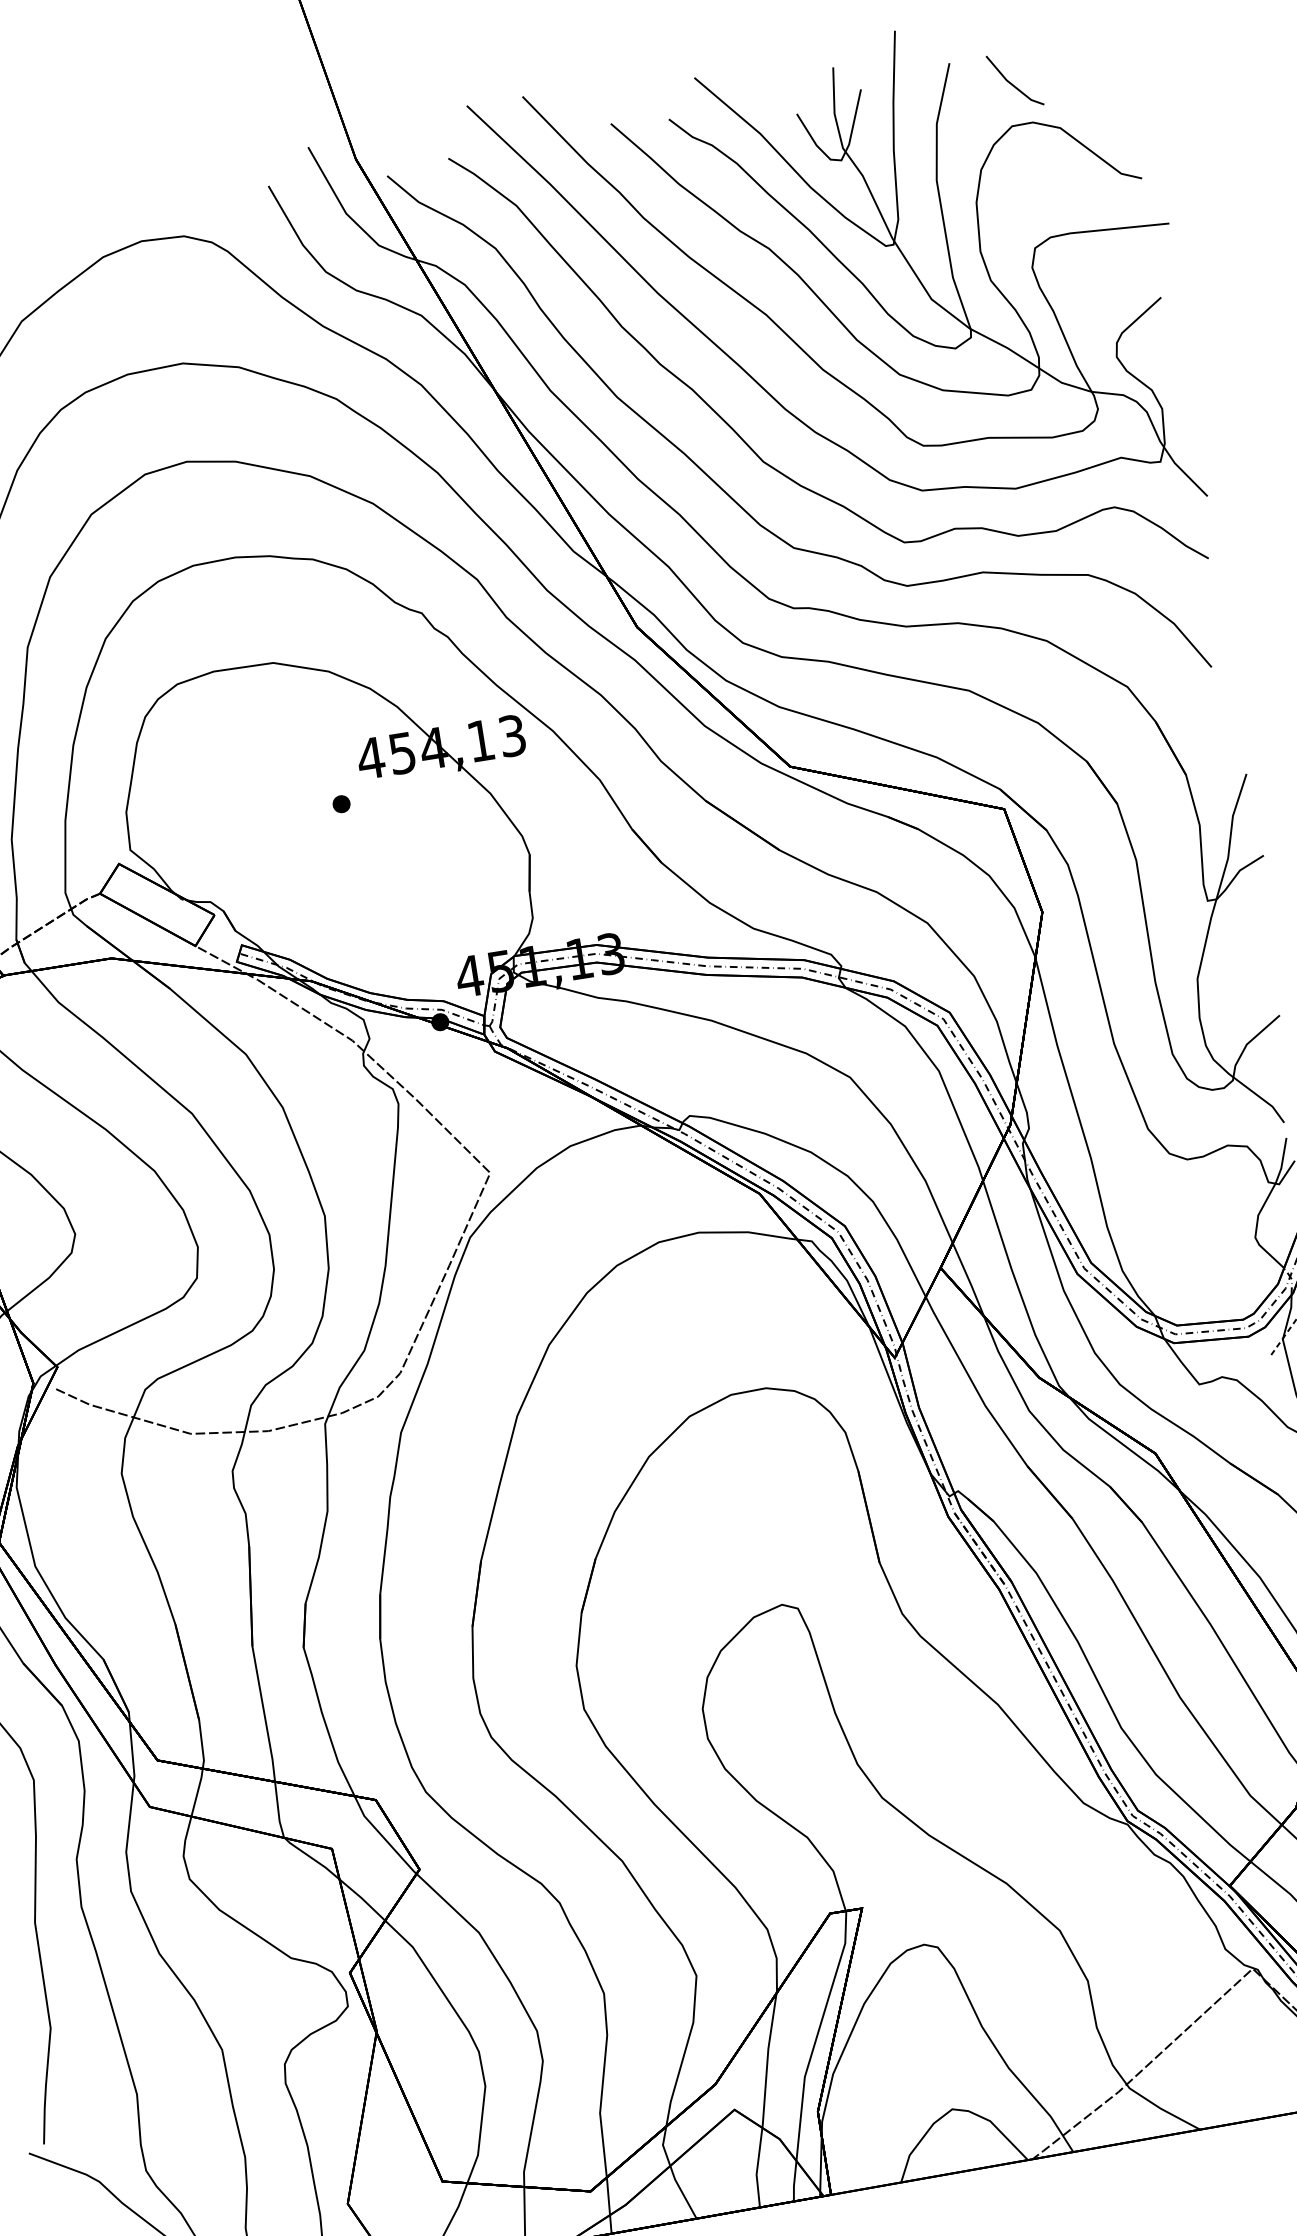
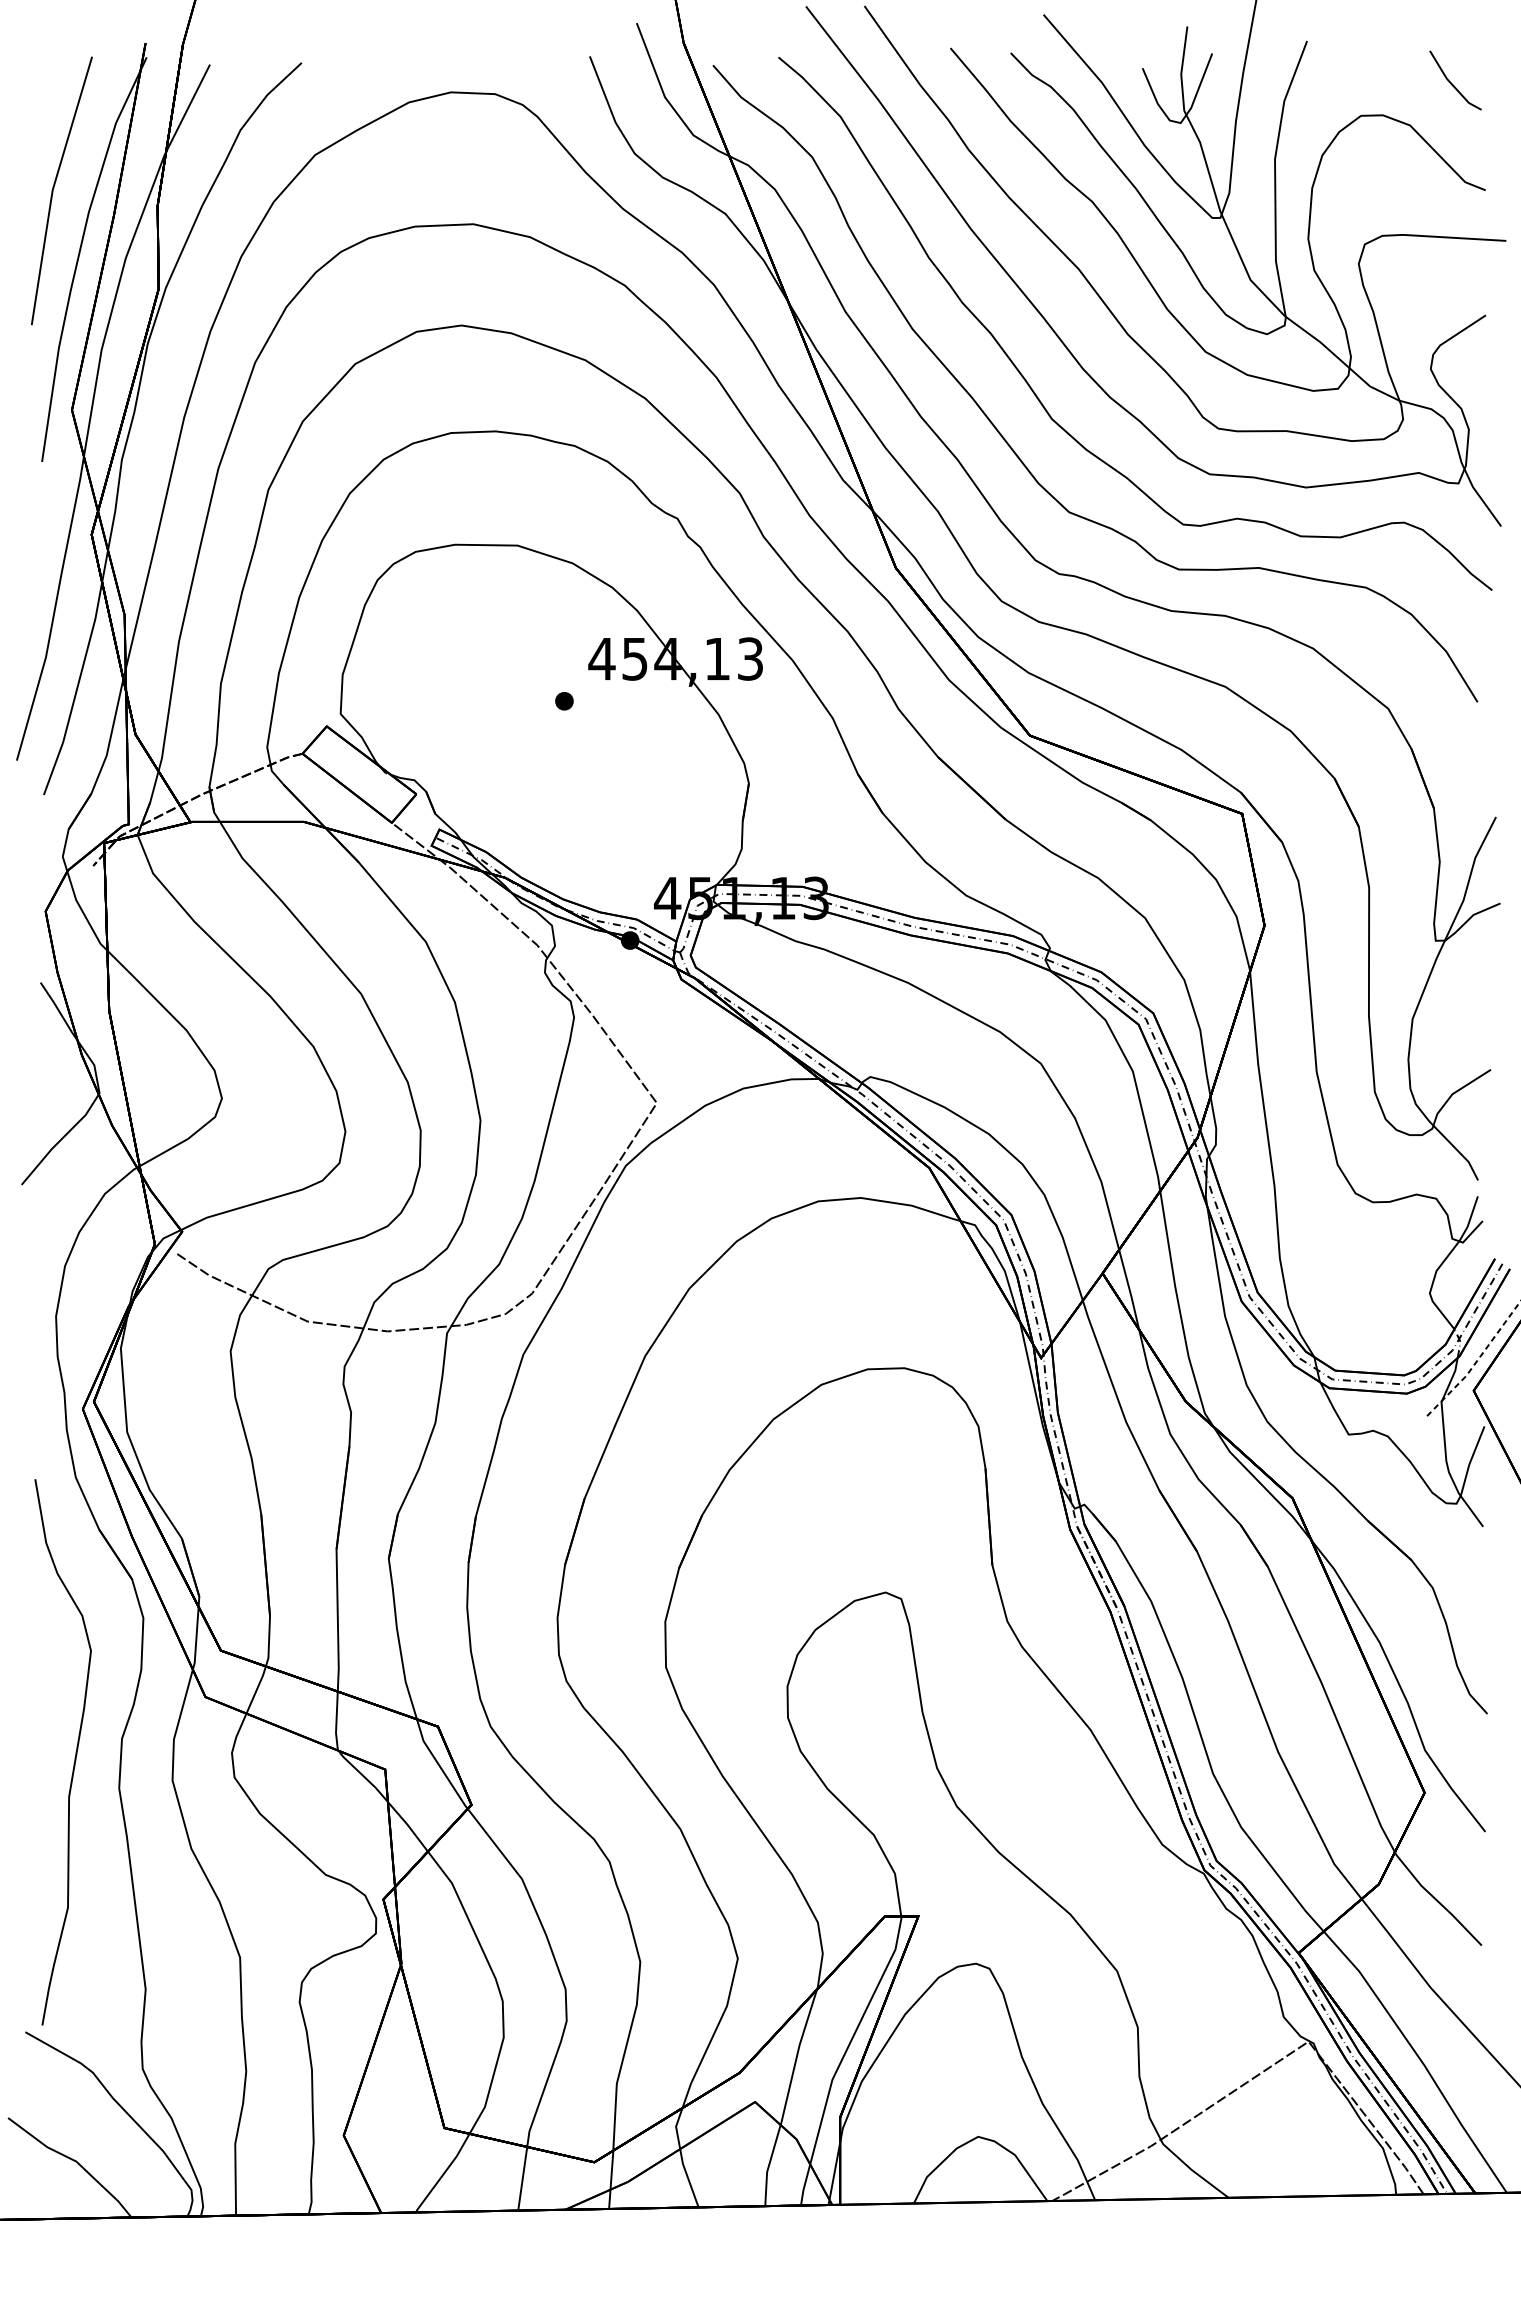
line: (1012, 83) -> (1452, 83), moved

